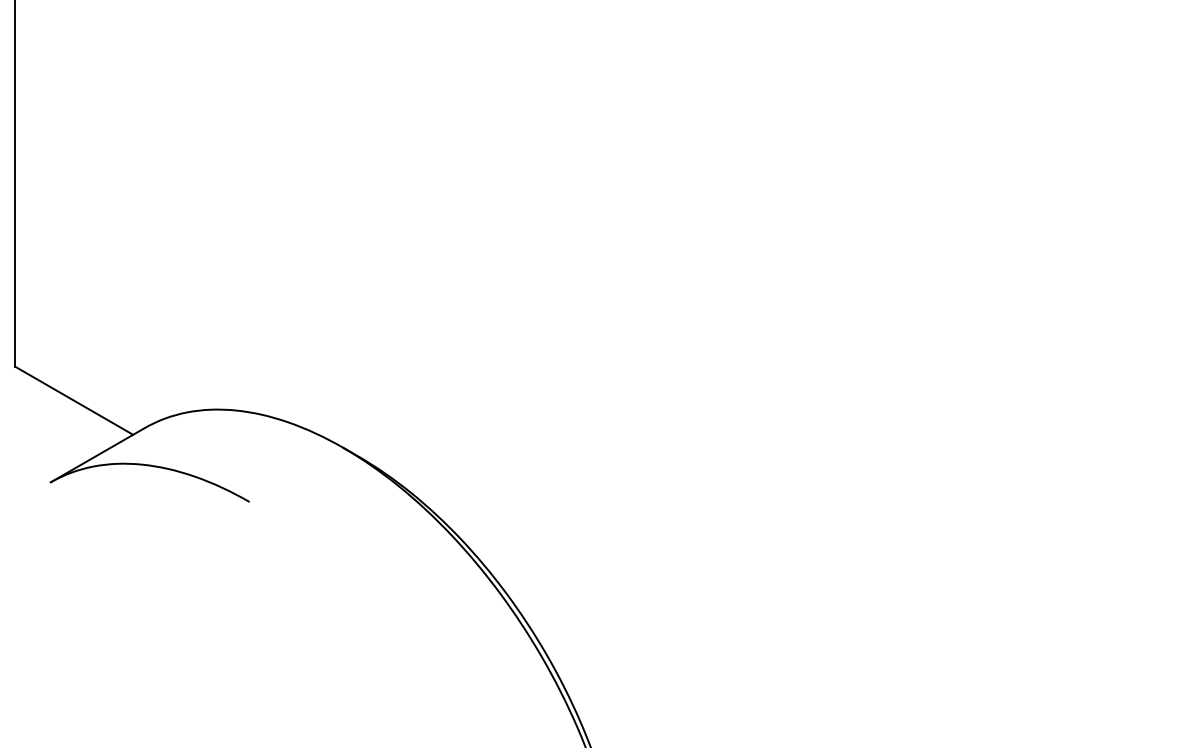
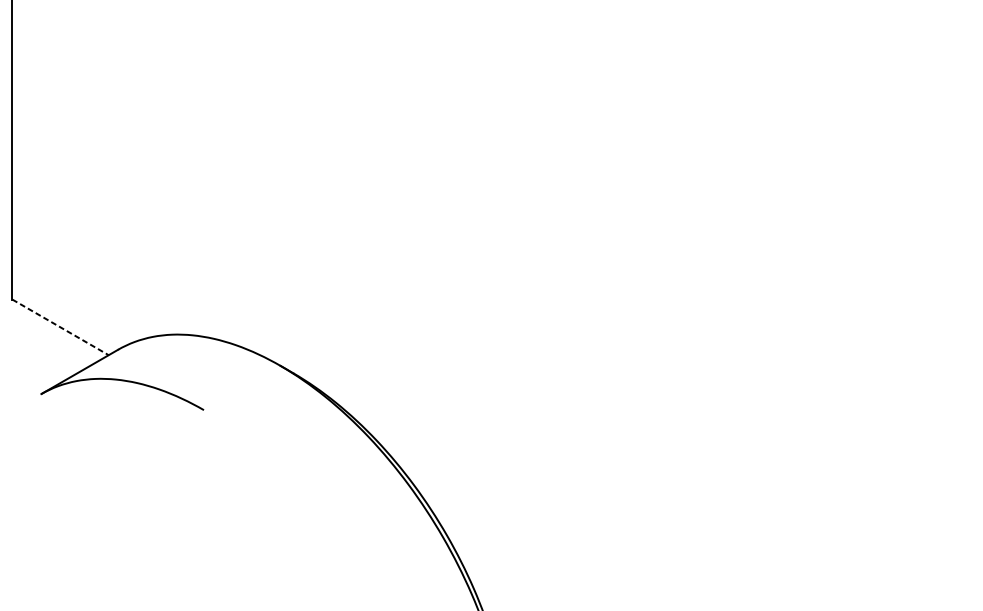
line: (74, 401) -> (60, 327), solid -> dashed

